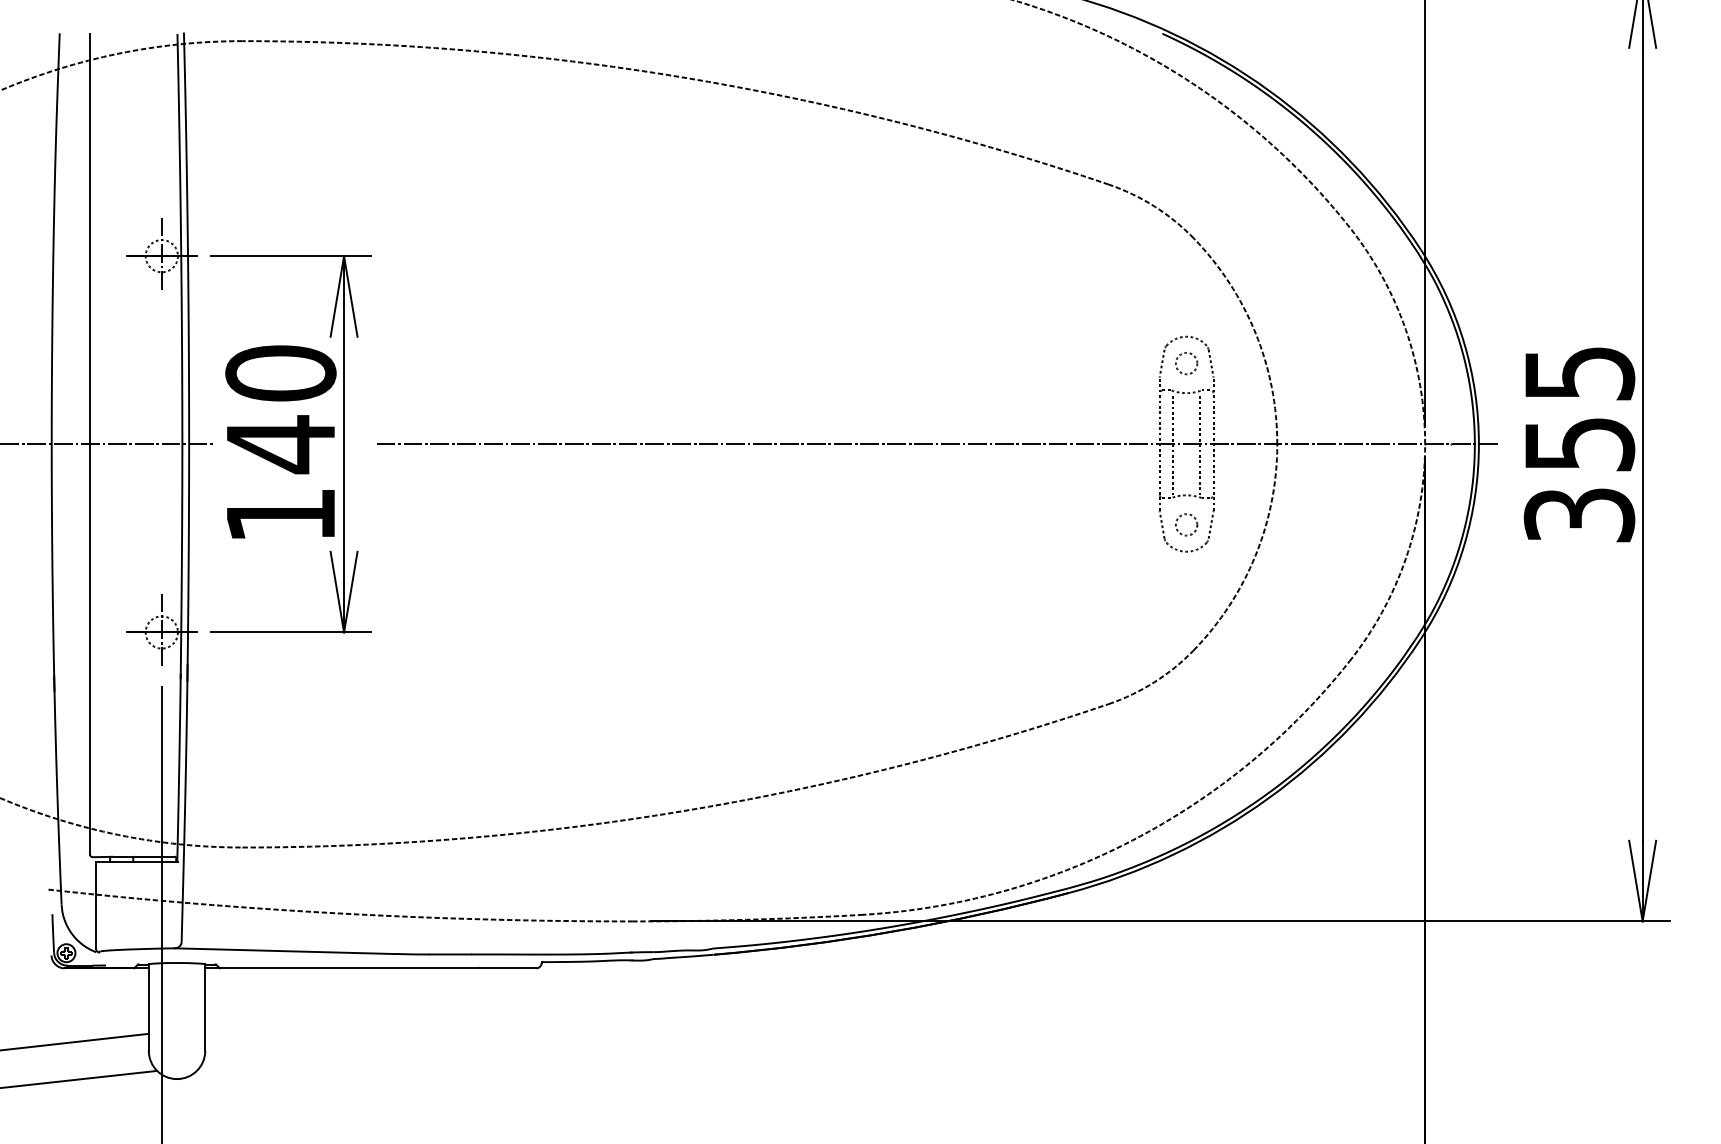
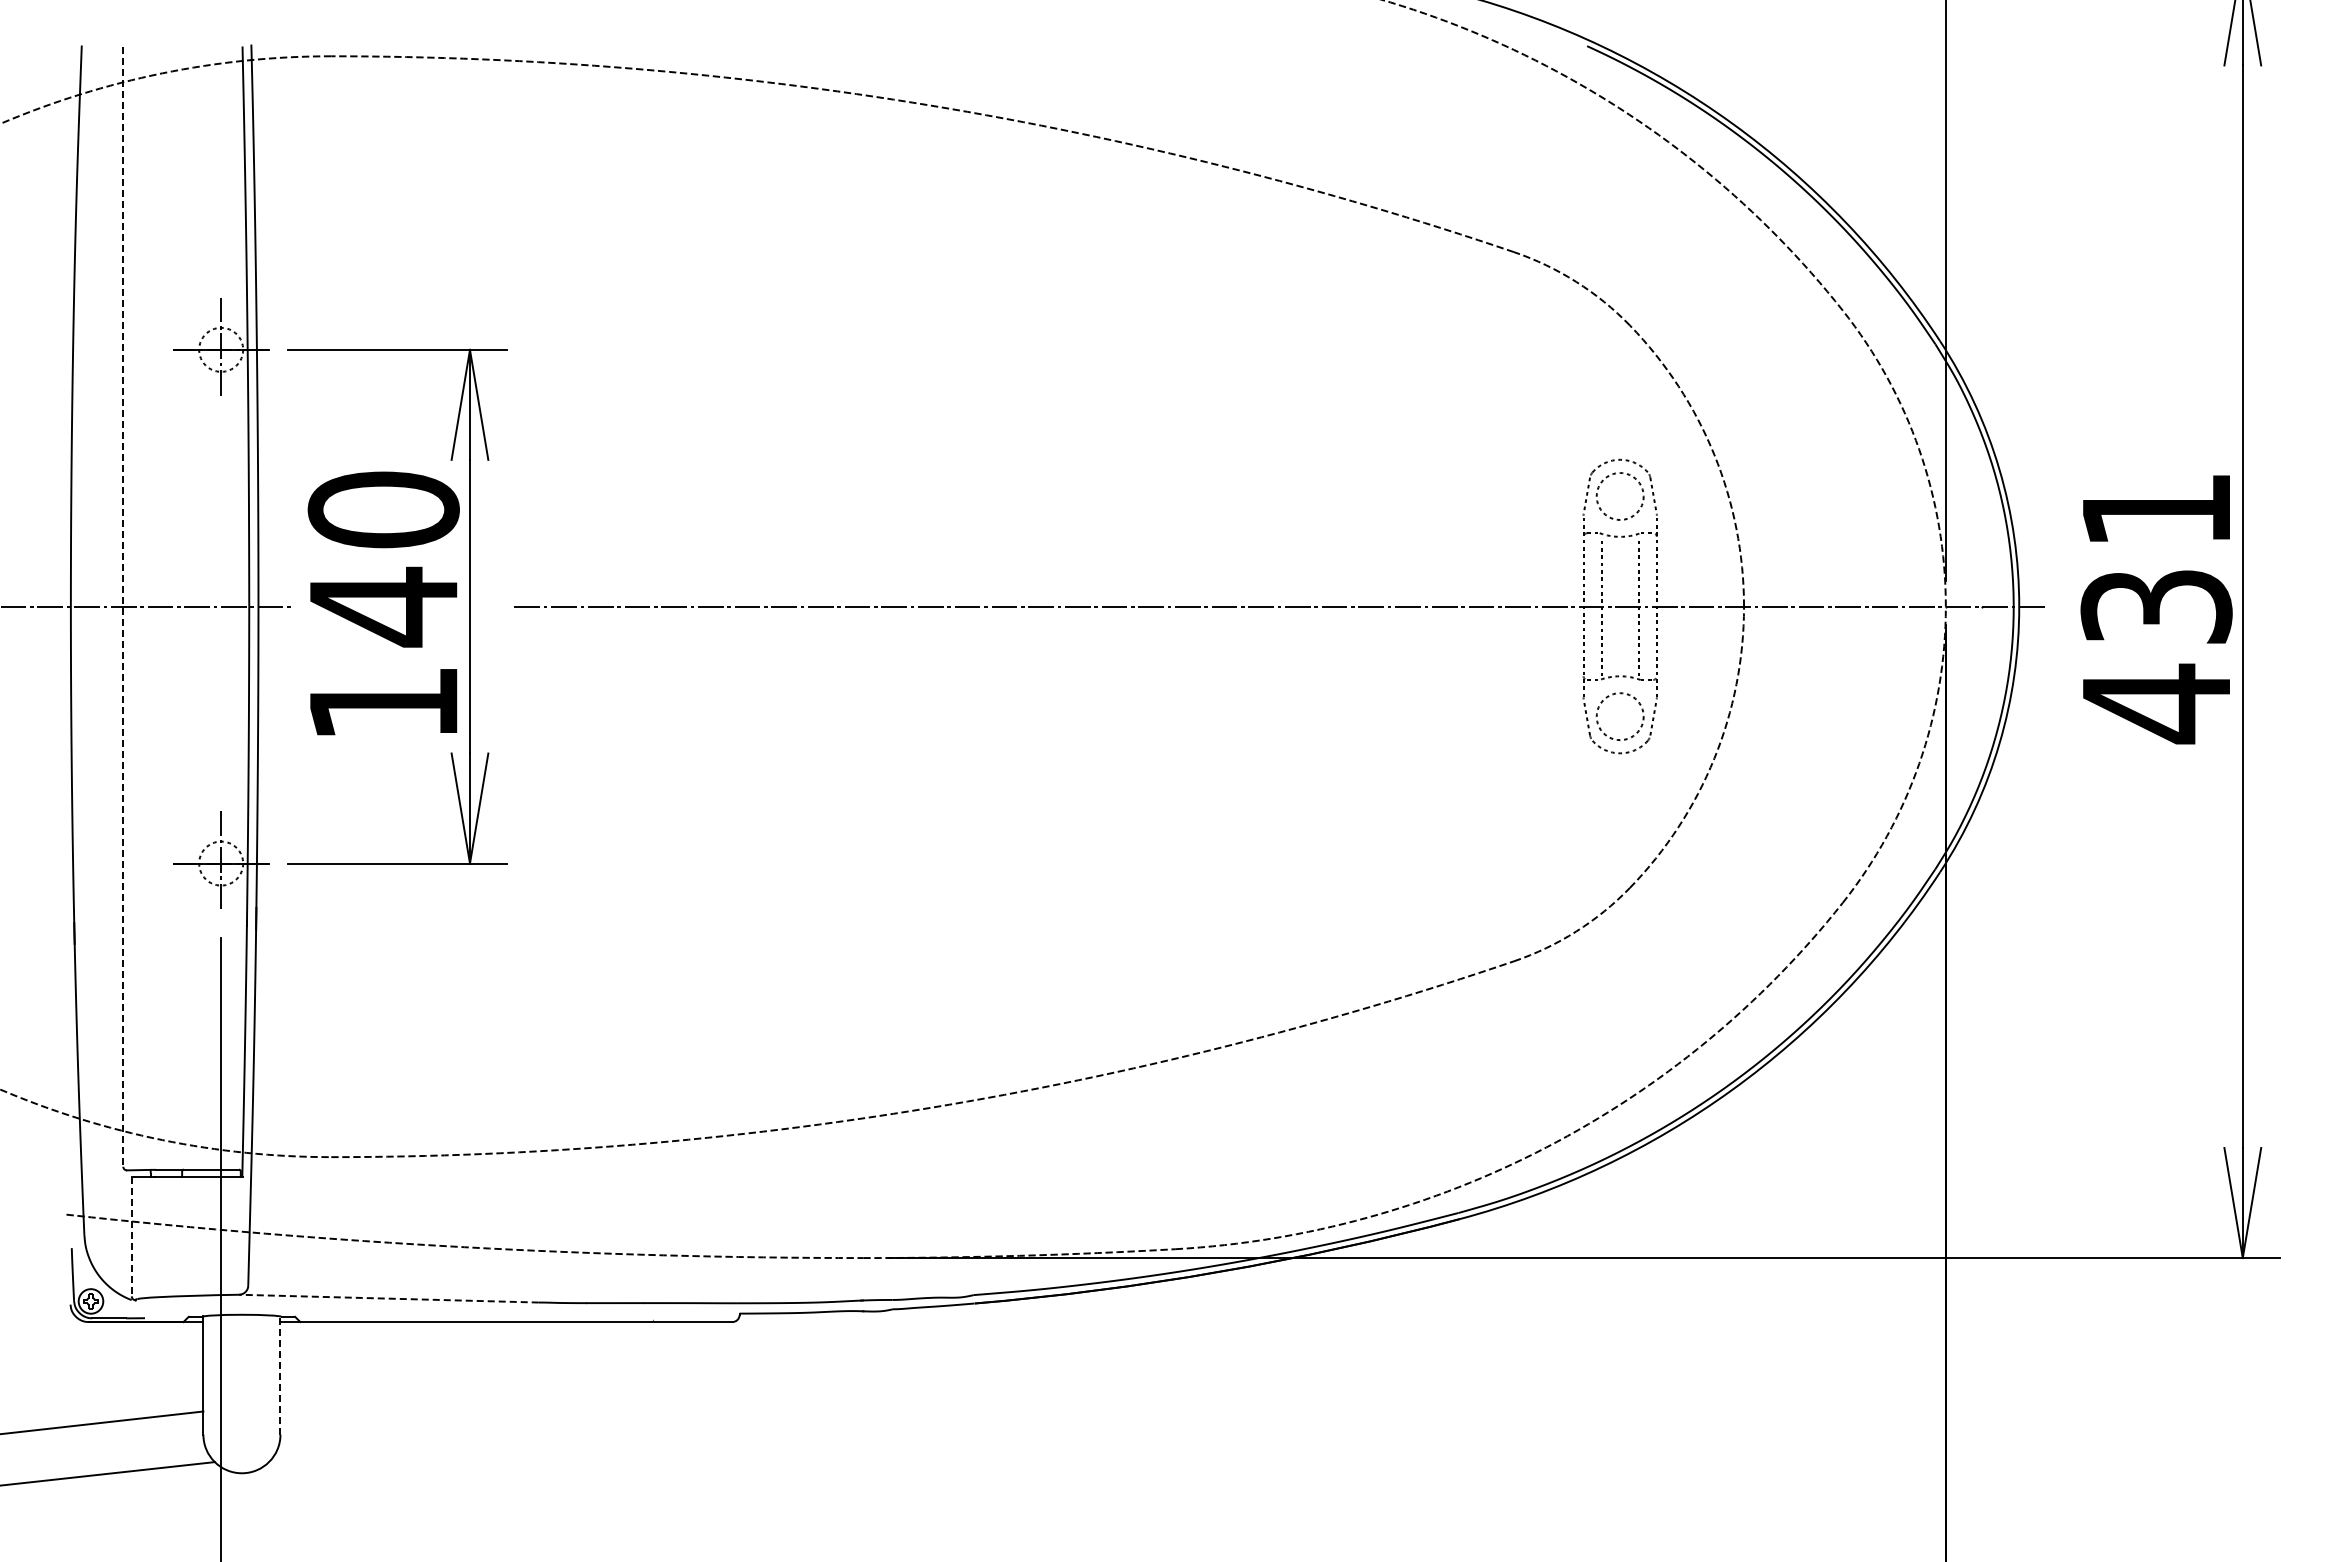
circle: (1186, 363) -> (1619, 496), size x1.6
line: (90, 444) -> (123, 607), solid -> dashed
text: (1579, 446) -> (2156, 609), 355 -> 431
circle: (1186, 524) -> (1619, 716), size x1.6
line: (96, 905) -> (131, 1236), solid -> dashed
line: (284, 951) -> (388, 1298), solid -> dashed
line: (205, 1007) -> (280, 1375), solid -> dashed

